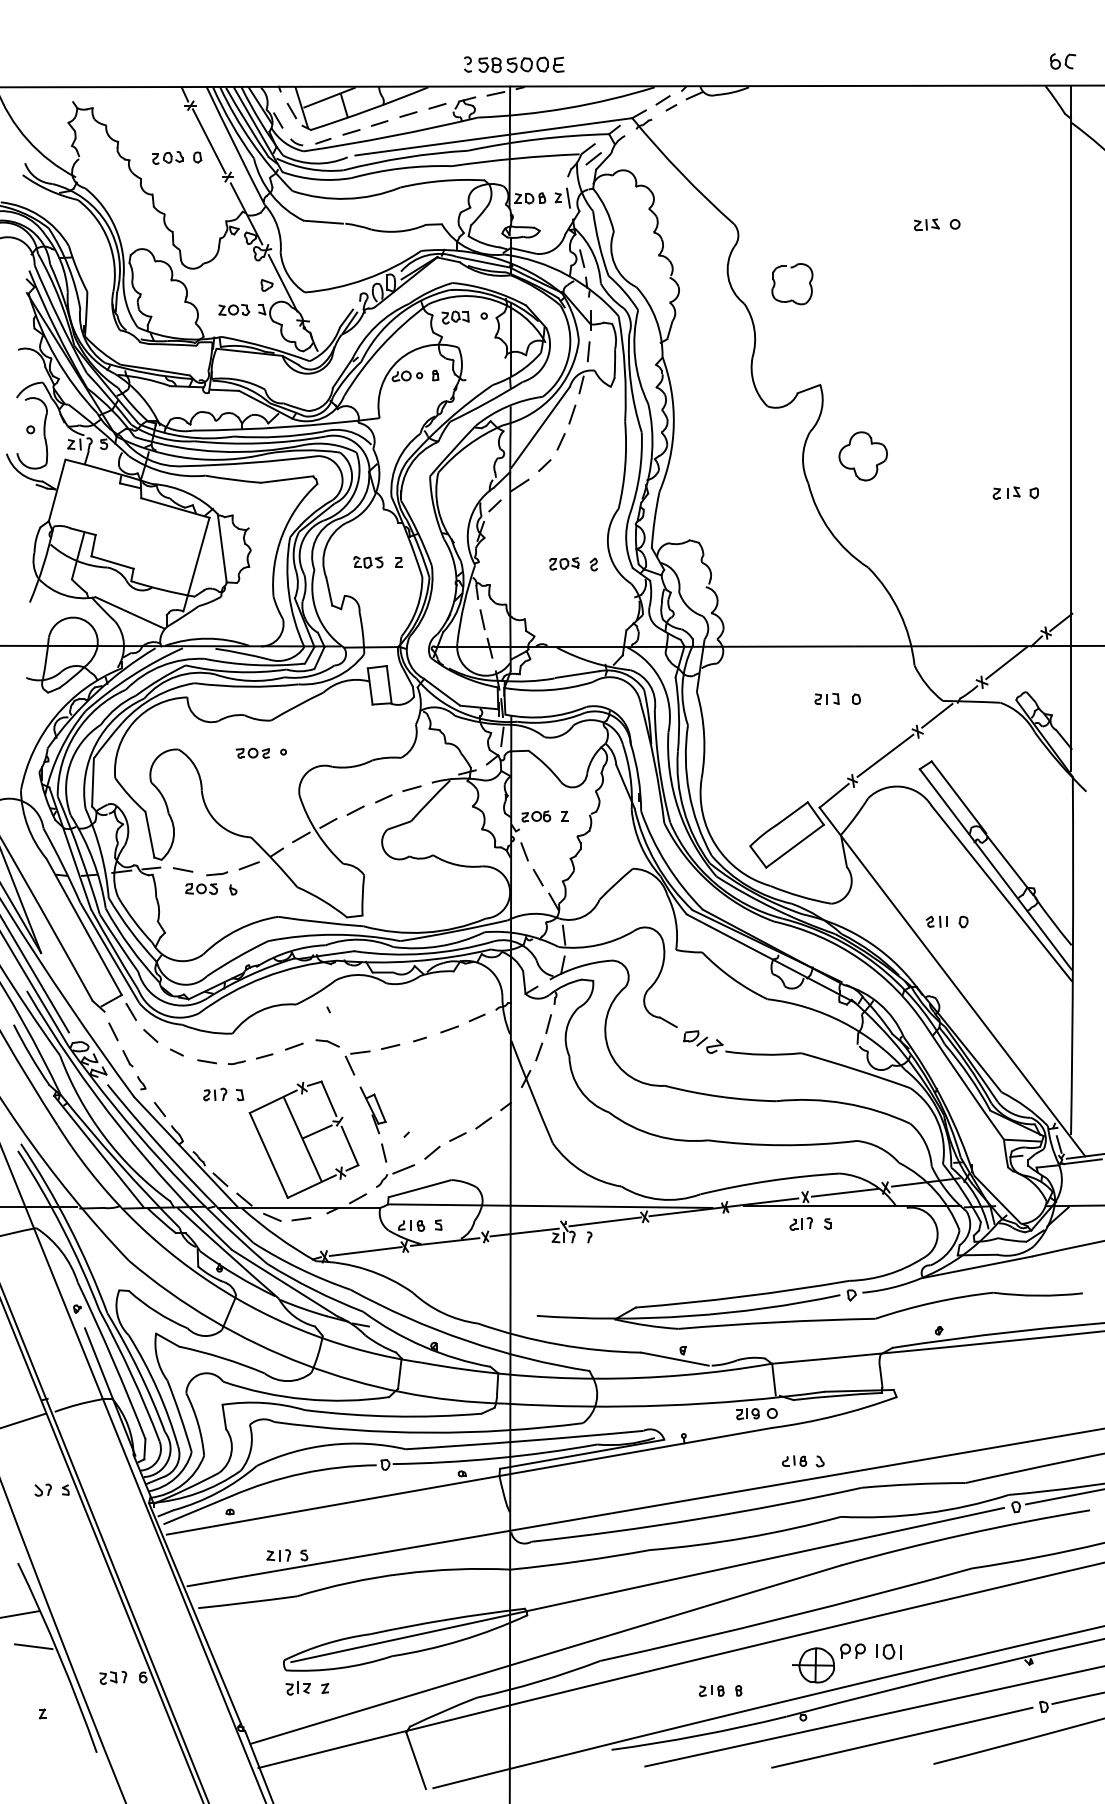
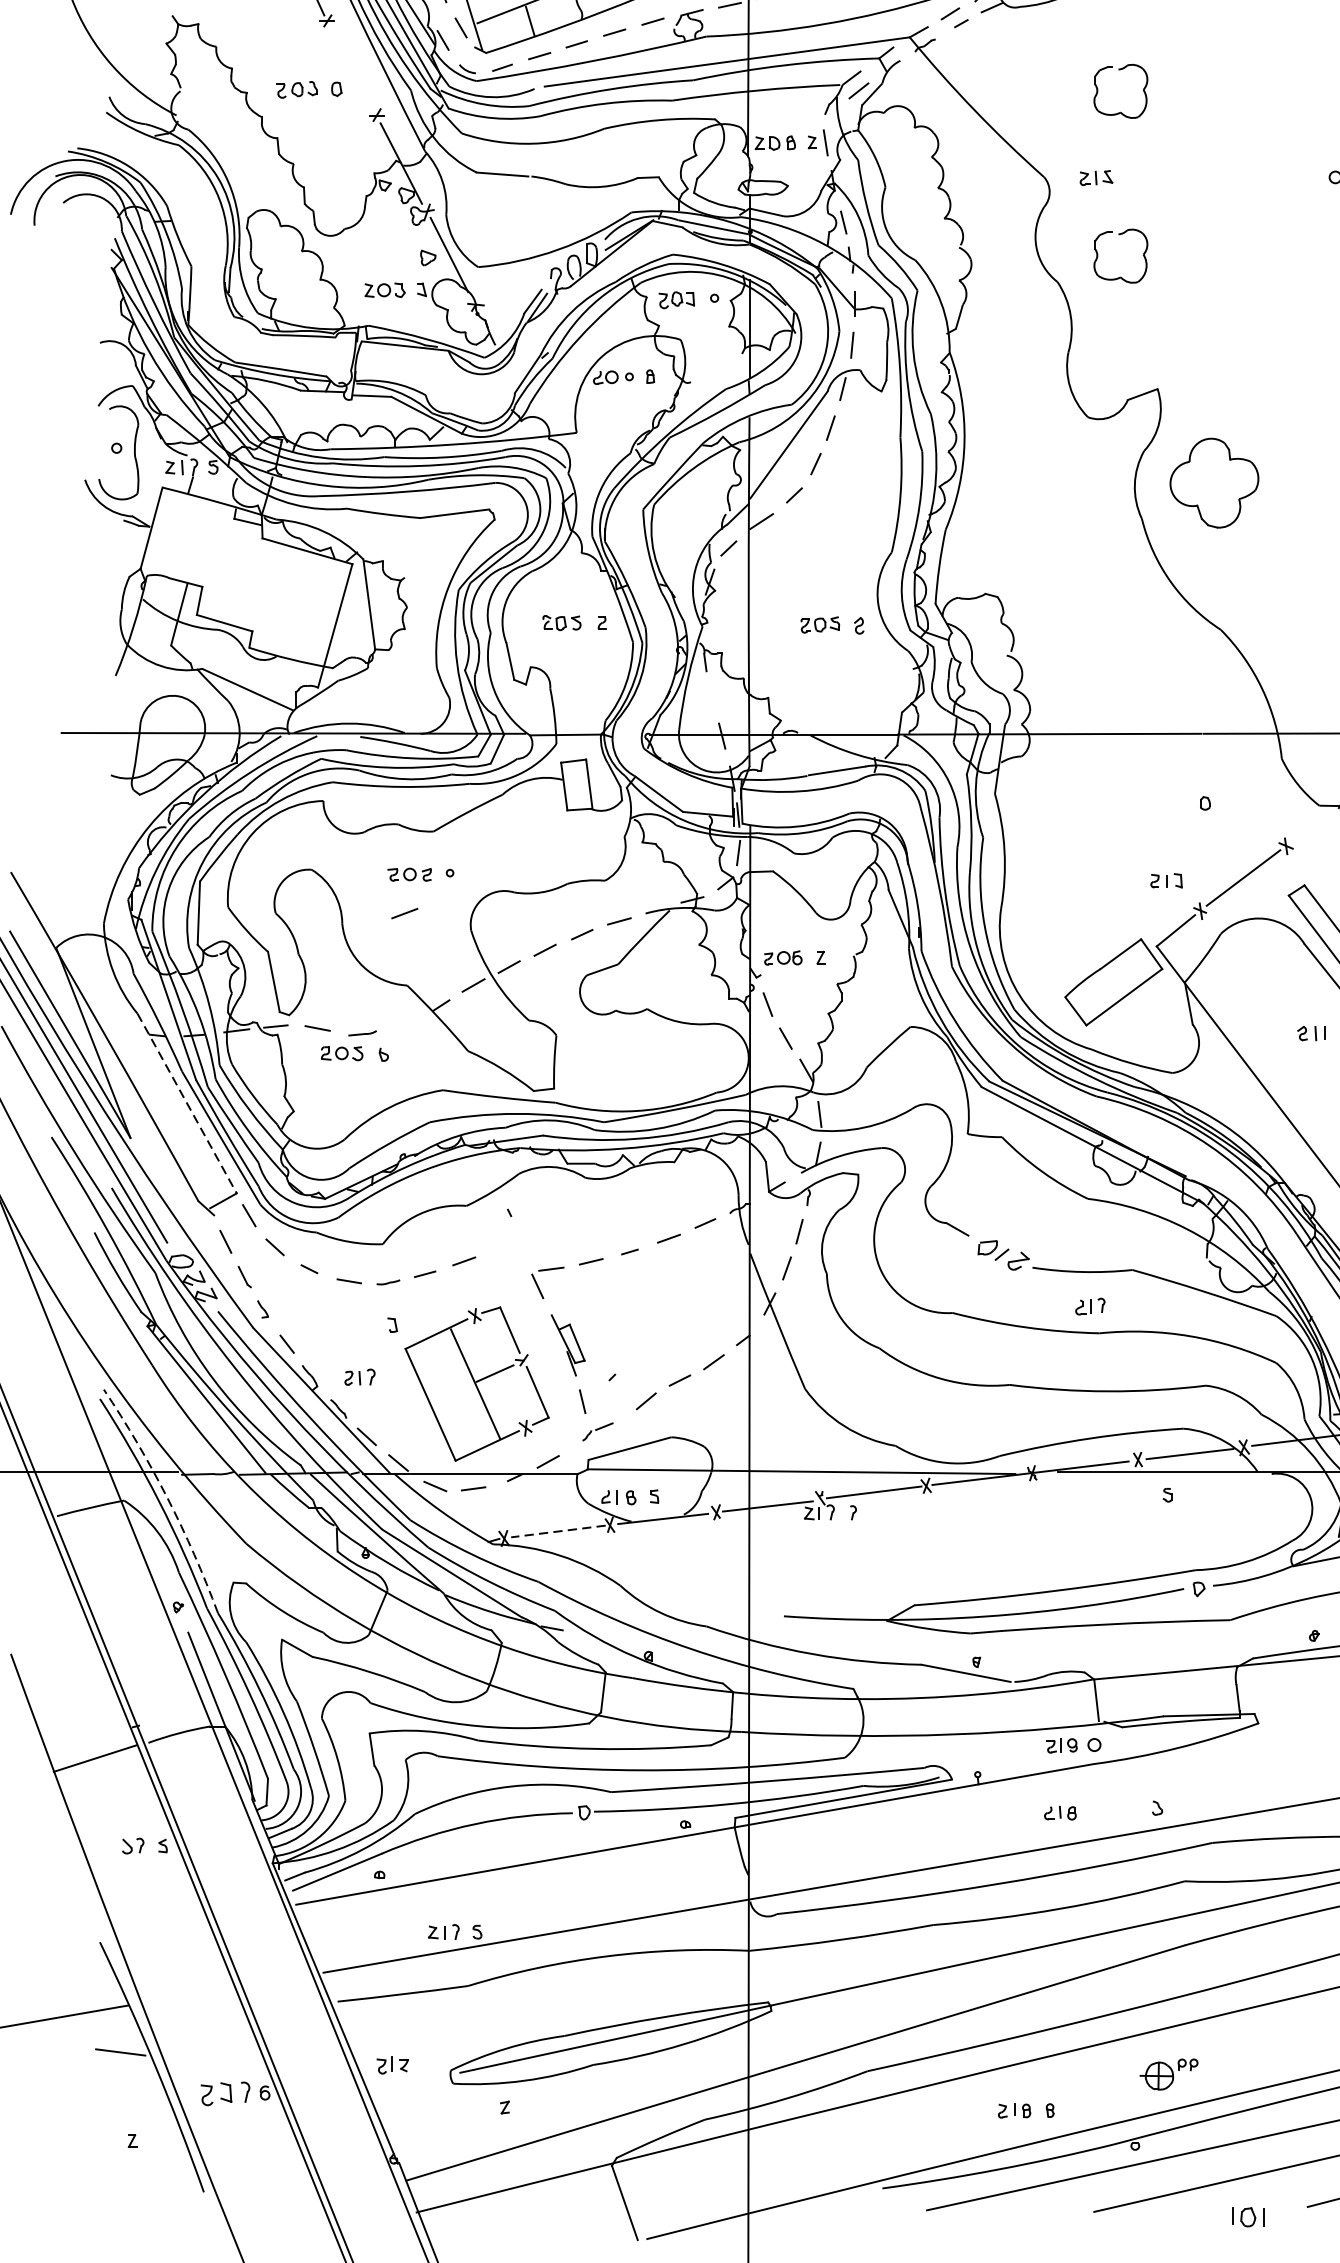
line: (208, 141) -> (351, 68), removed
part: (792, 174) -> (1121, 111), added
part: (926, 224) -> (1095, 177), moved
part: (862, 456) -> (1213, 483), size x1.4
line: (482, 619) -> (712, 698), removed
part: (826, 698) -> (1165, 880), moved
line: (937, 715) -> (1312, 824), removed
line: (248, 865) -> (403, 913), moved
part: (936, 921) -> (1310, 1033), moved
line: (84, 926) -> (187, 1102), solid -> dashed
part: (327, 1043) -> (507, 1257), removed
part: (215, 1094) -> (360, 1377), moved
part: (395, 1175) -> (597, 1431), size x0.6
part: (800, 1223) -> (1089, 1306), moved
arc: (69, 1226) -> (167, 1498), solid -> dashed
line: (365, 1251) -> (558, 1531), solid -> dashed
part: (794, 1460) -> (1060, 1812), moved
part: (888, 1651) -> (1247, 2216), moved
part: (828, 1663) -> (1168, 2074), size x0.6
part: (113, 1677) -> (225, 2093), size x1.4
part: (297, 1688) -> (391, 2065), moved

